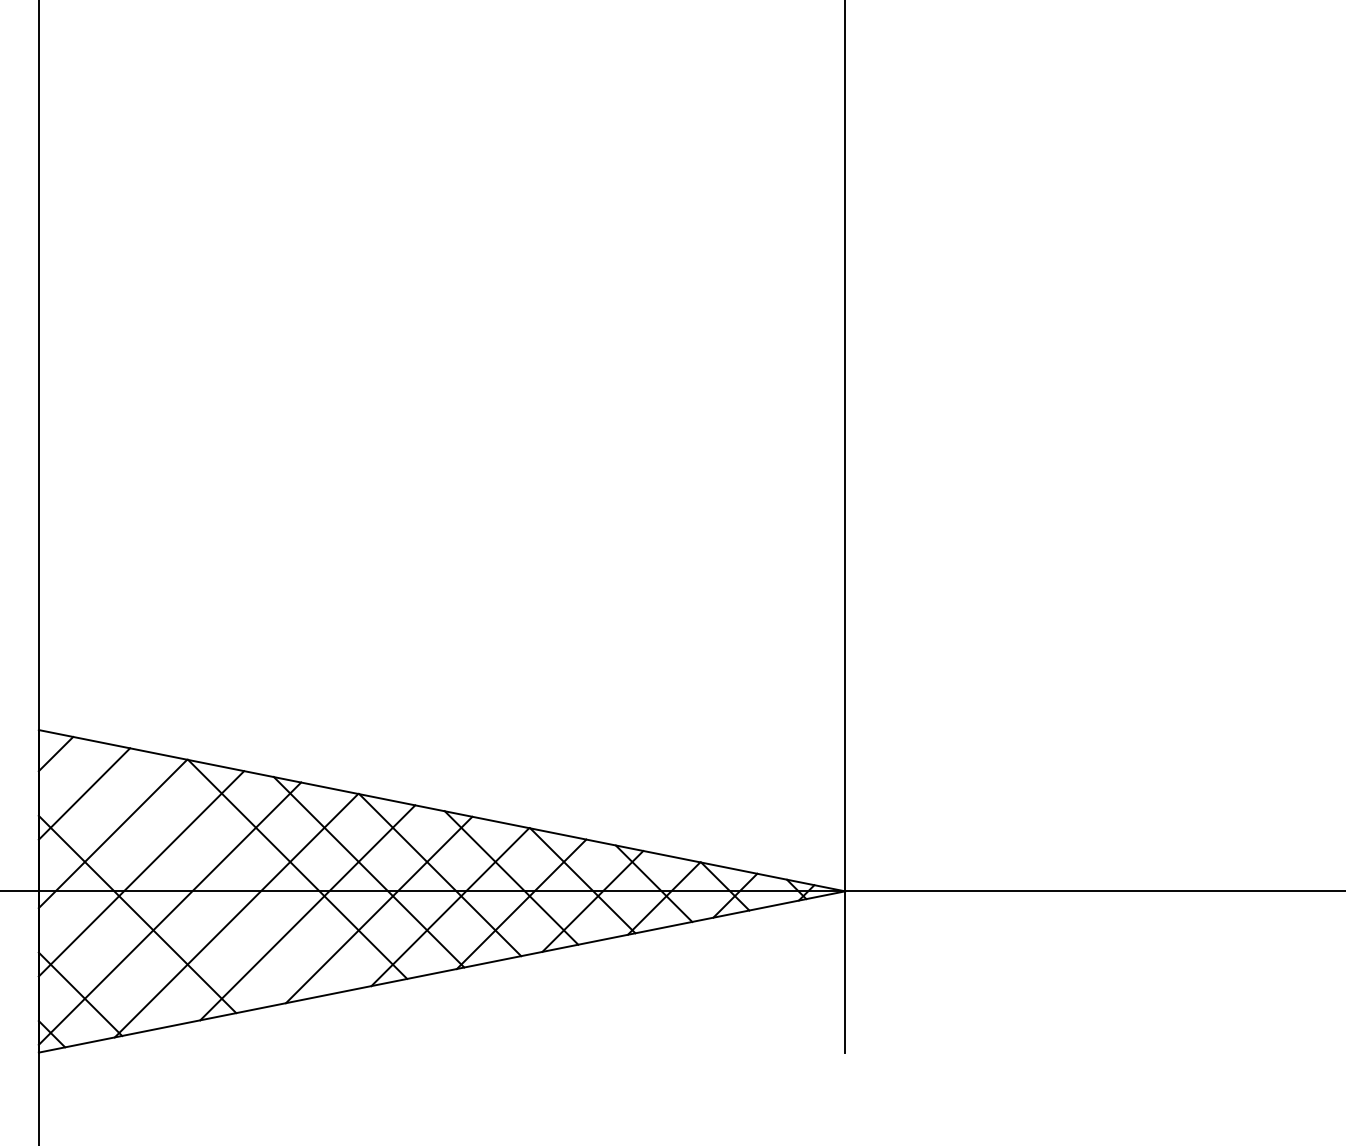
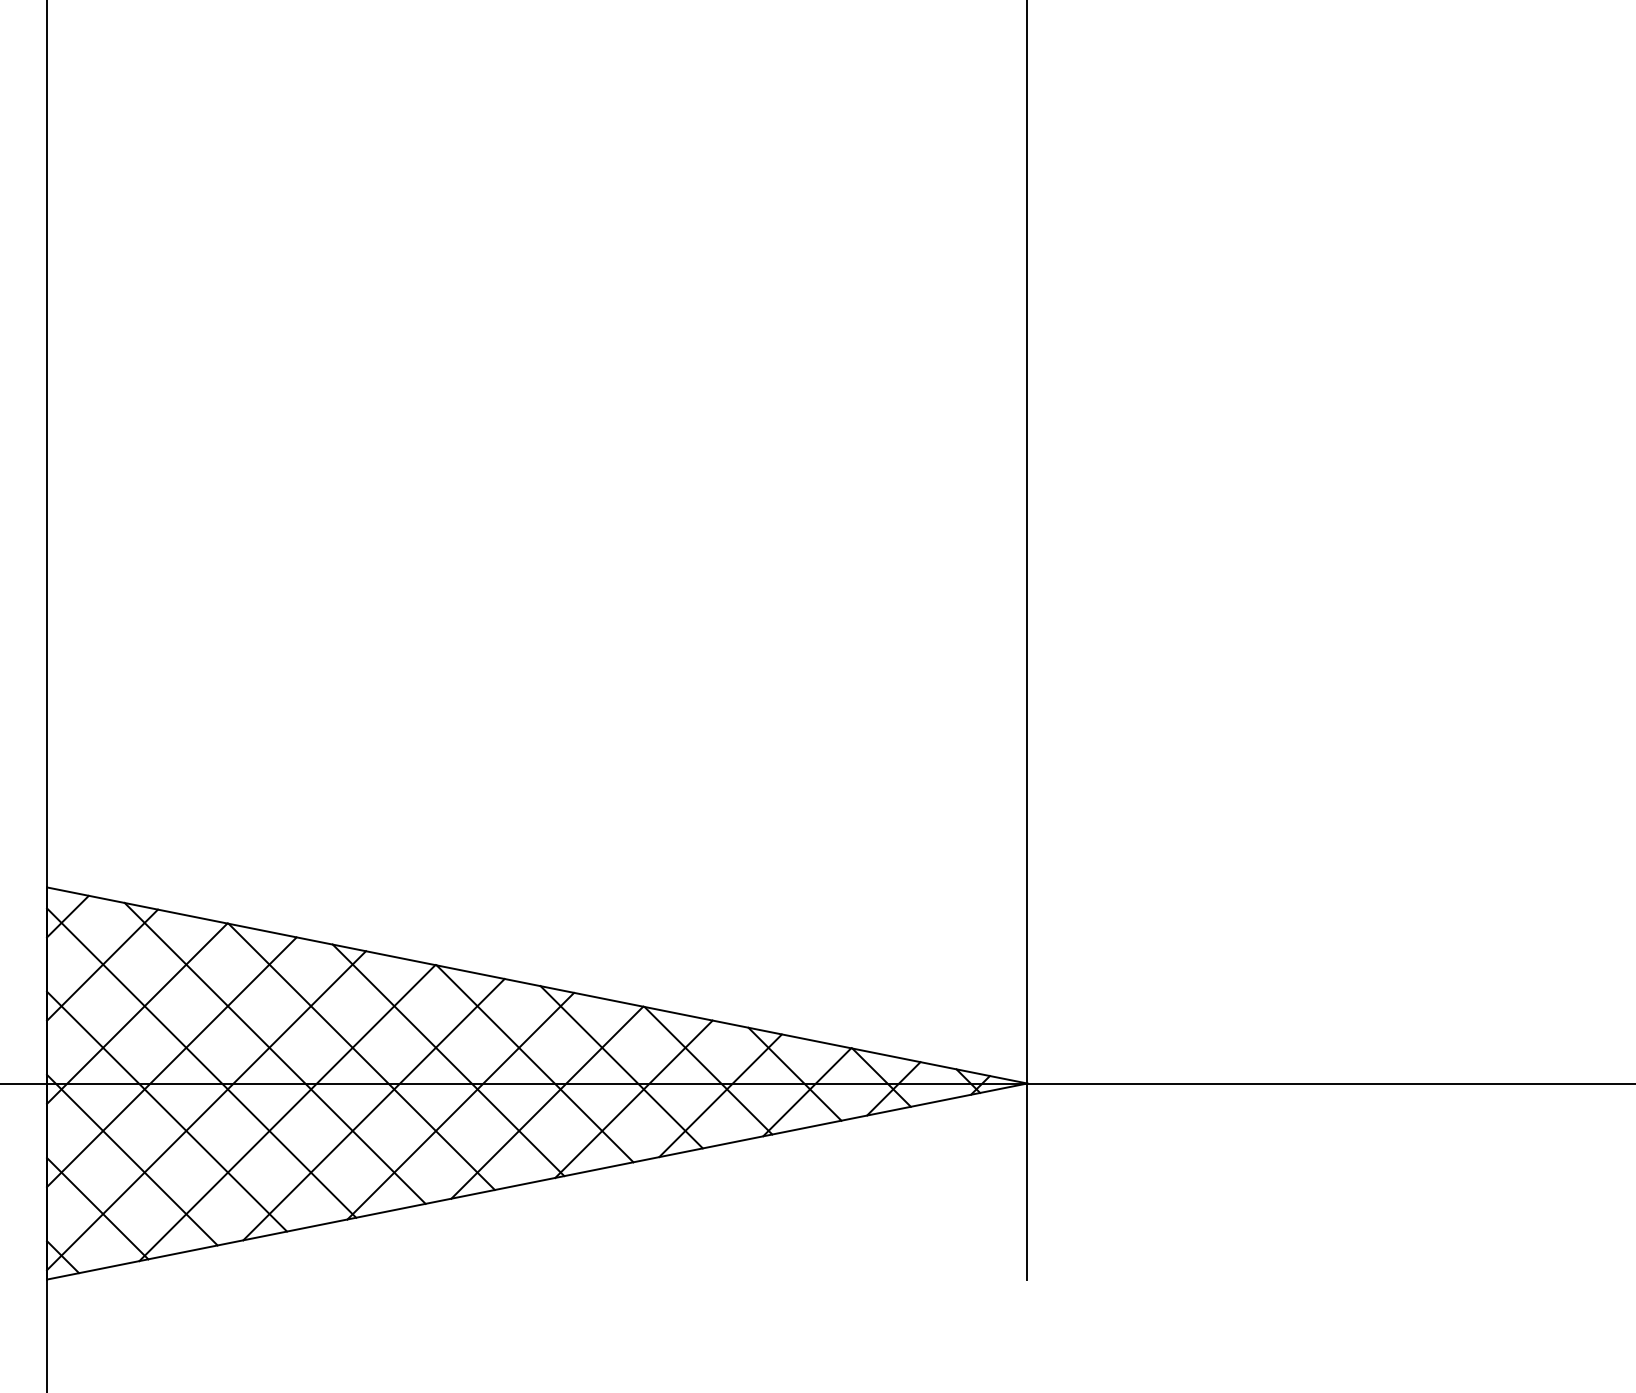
line: (226, 866) -> (275, 1053), added
line: (165, 874) -> (201, 1063), added
line: (108, 954) -> (131, 1160), added

